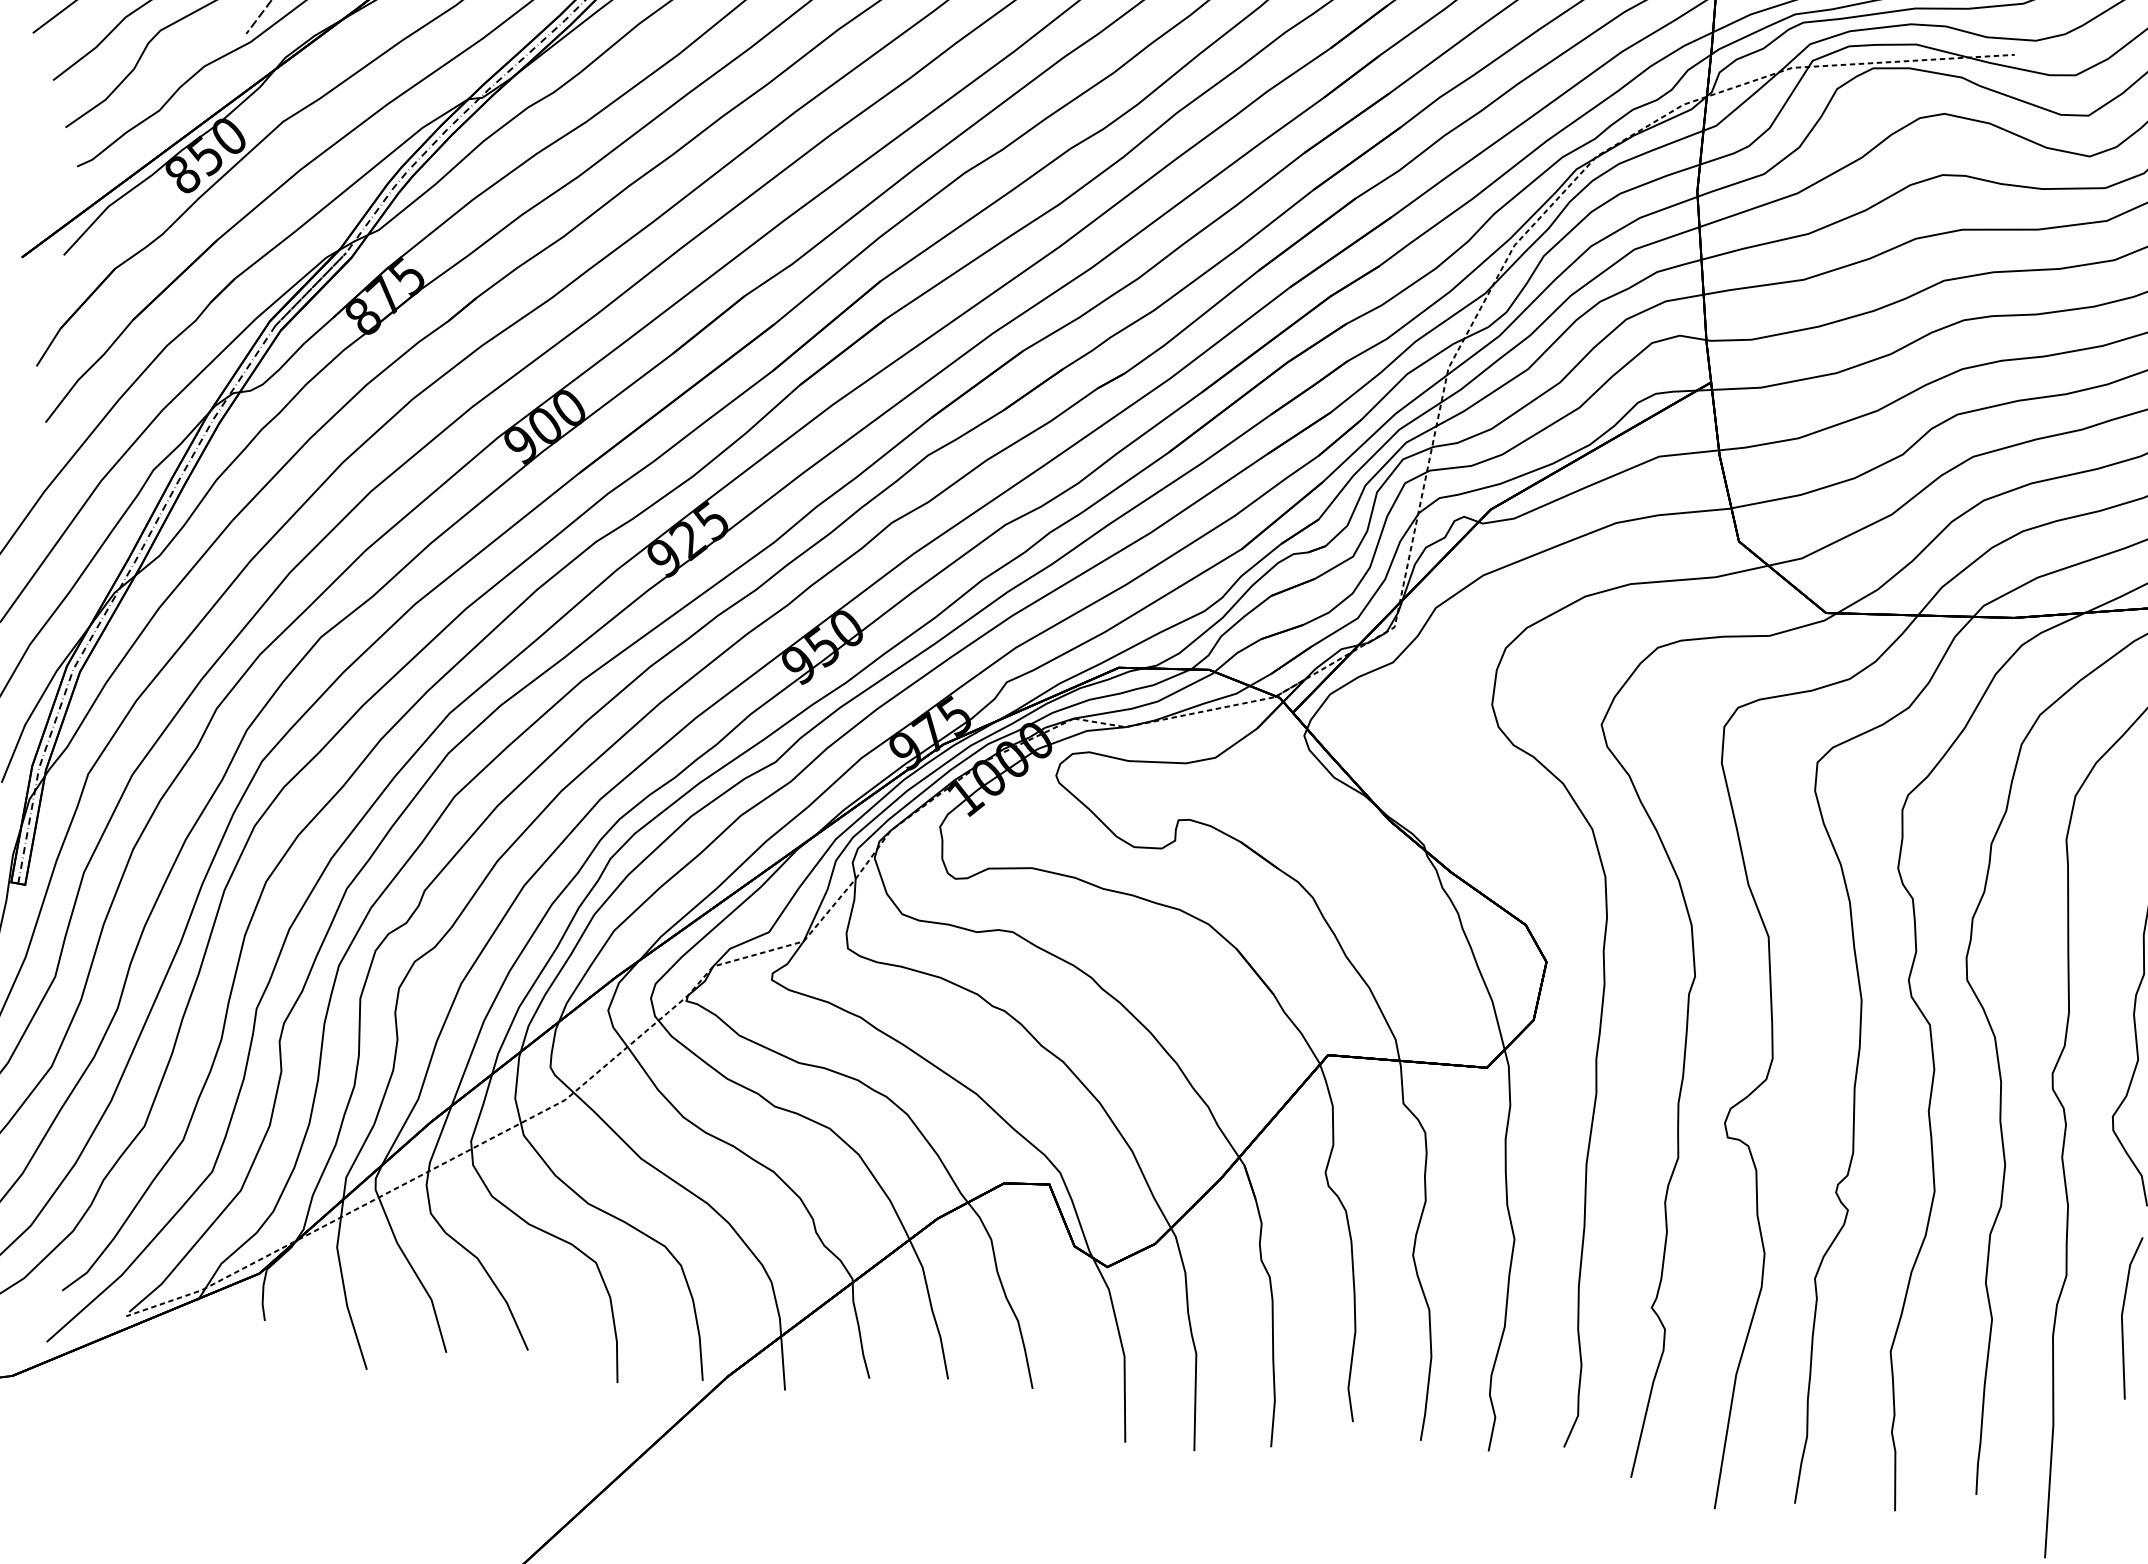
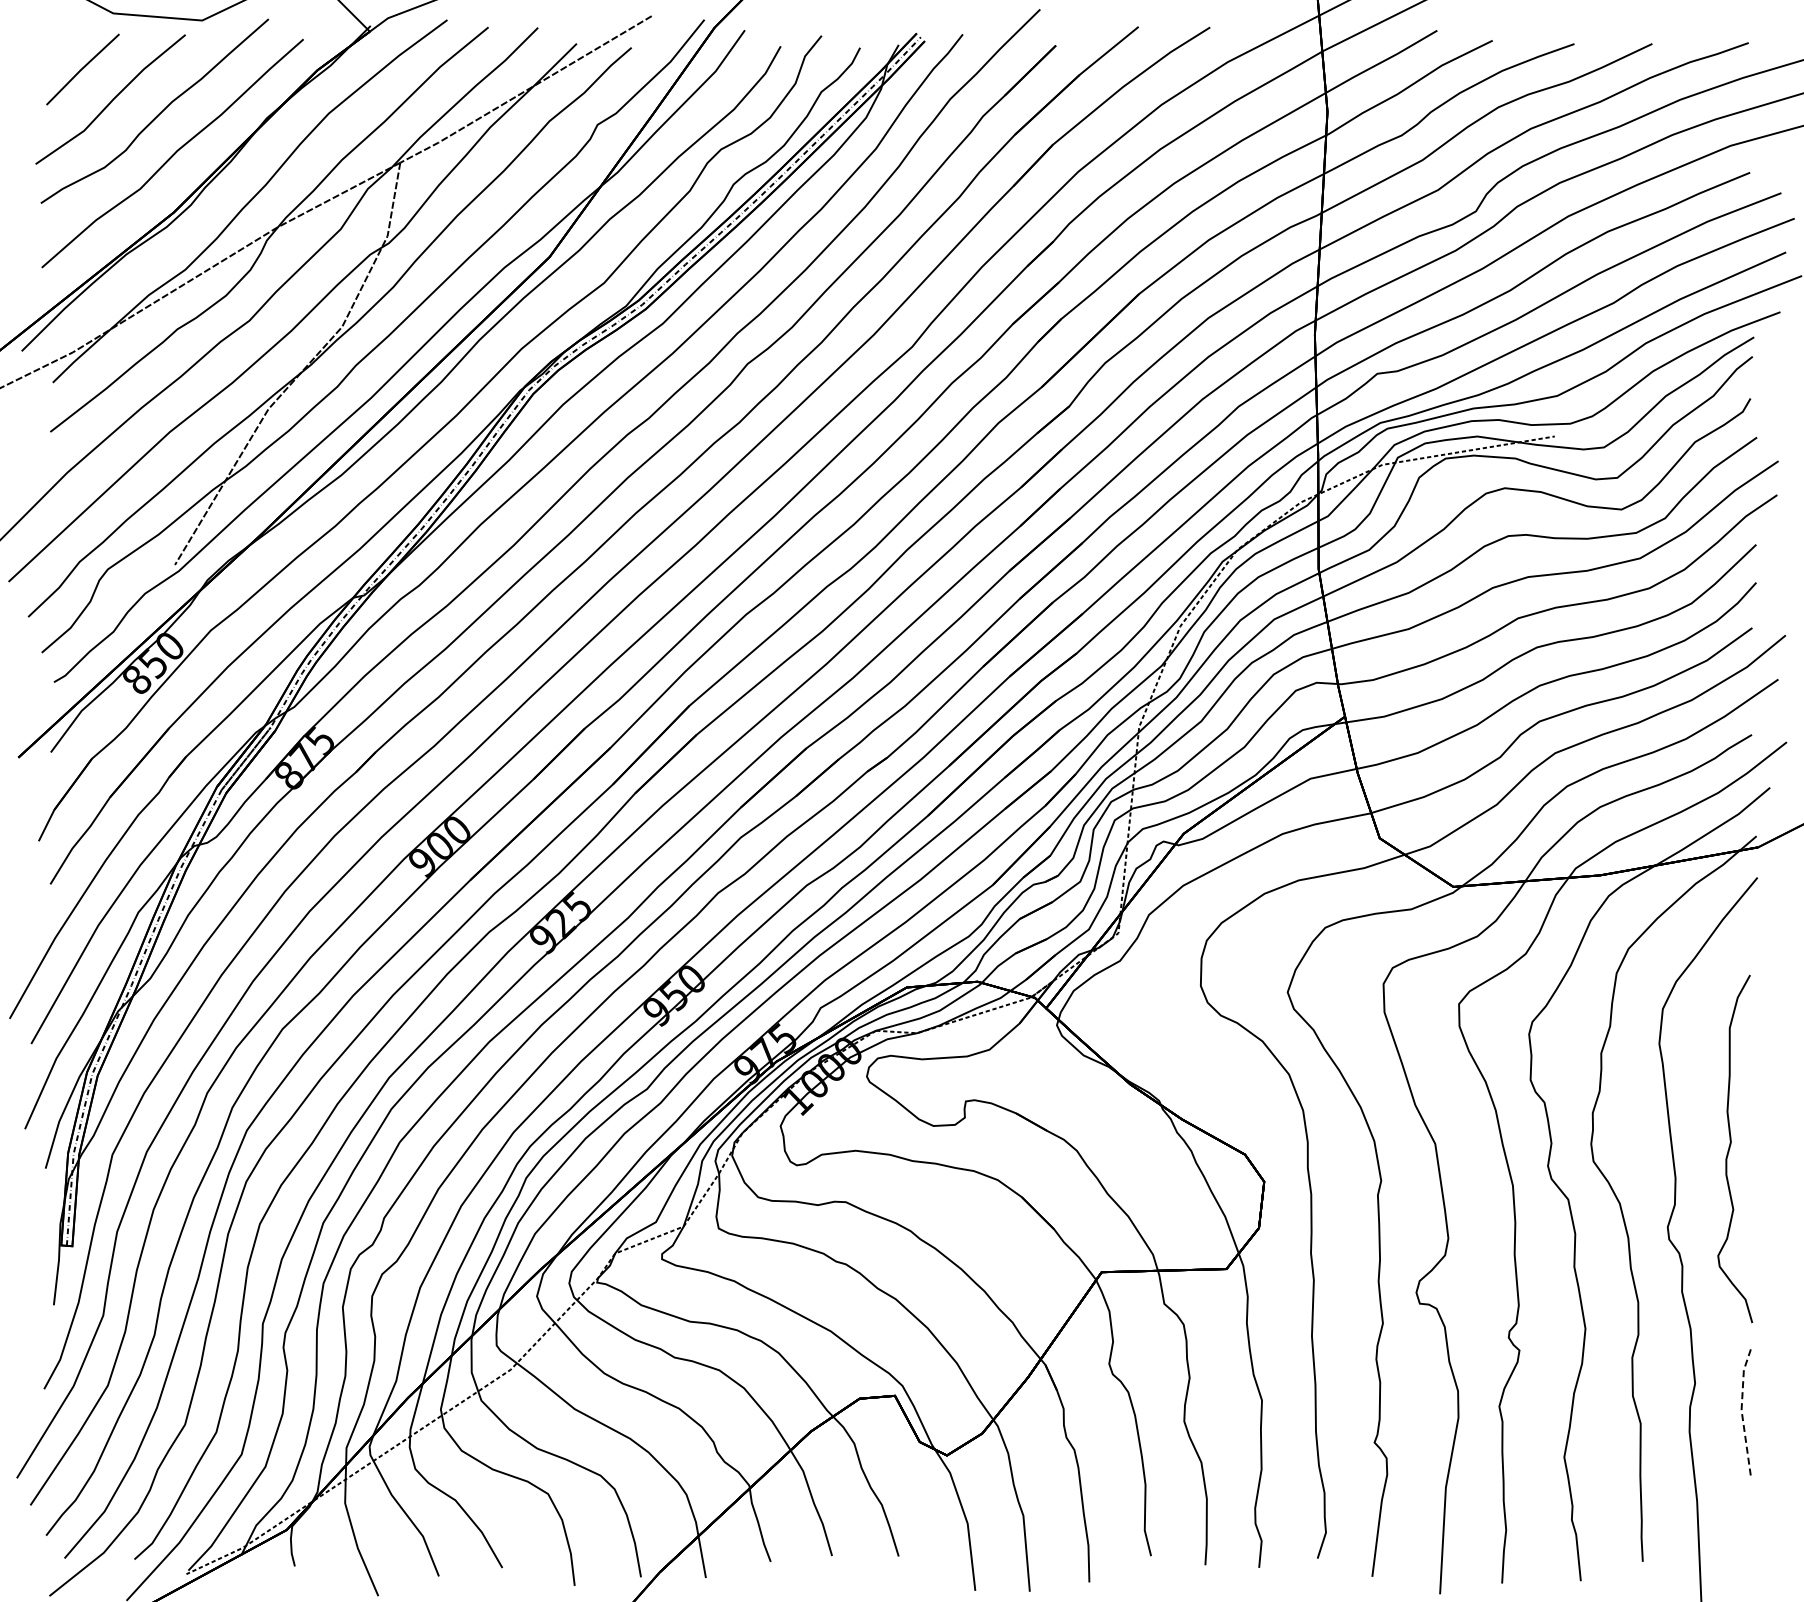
line: (2121, 1315) -> (1741, 1410), solid -> dashed

